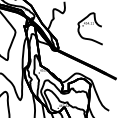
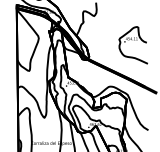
part: (89, 29) -> (132, 45), moved

